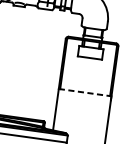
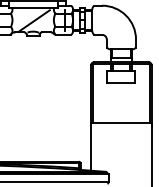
line: (85, 92) -> (121, 122), dashed -> solid

